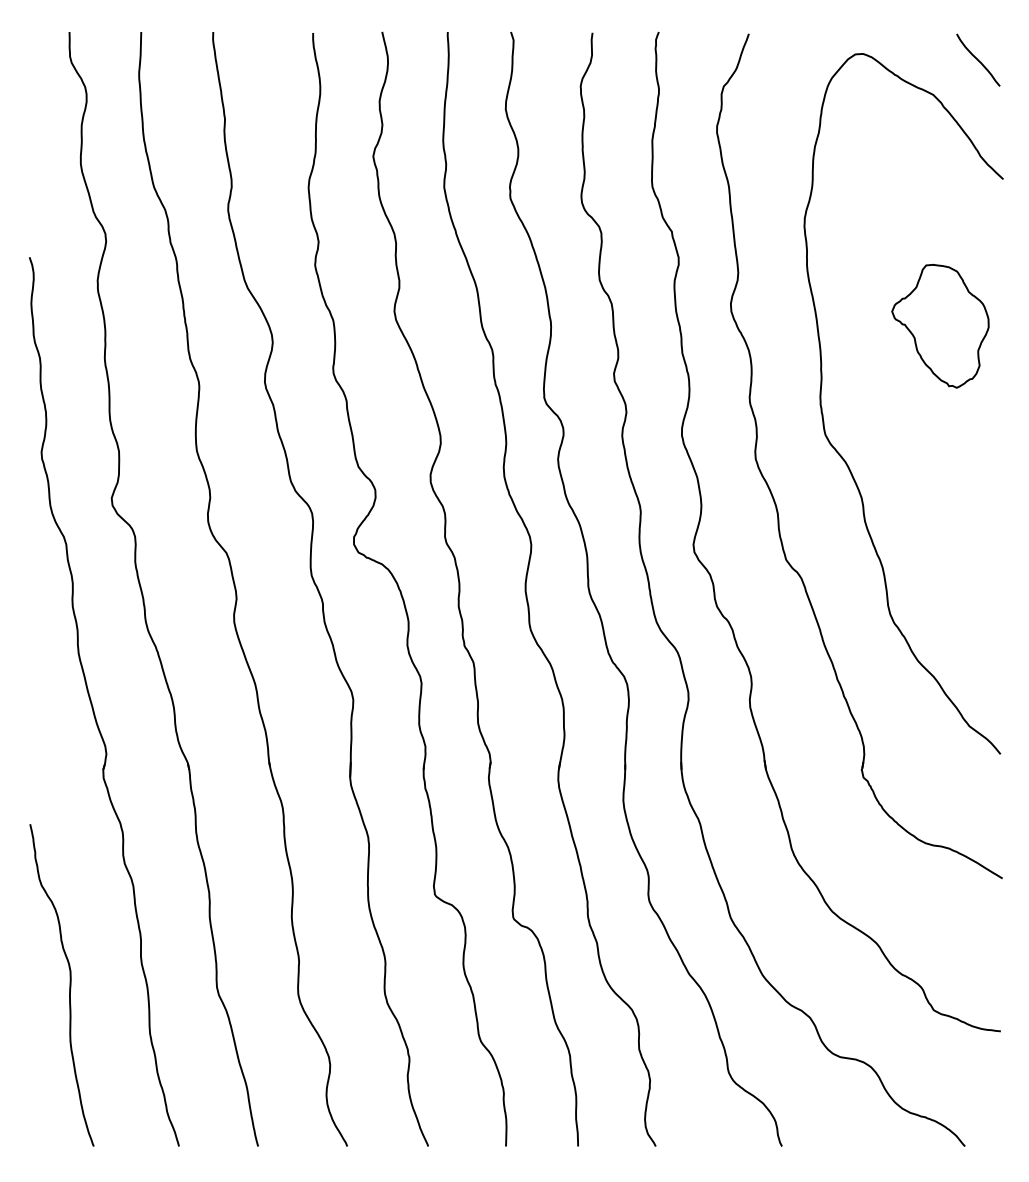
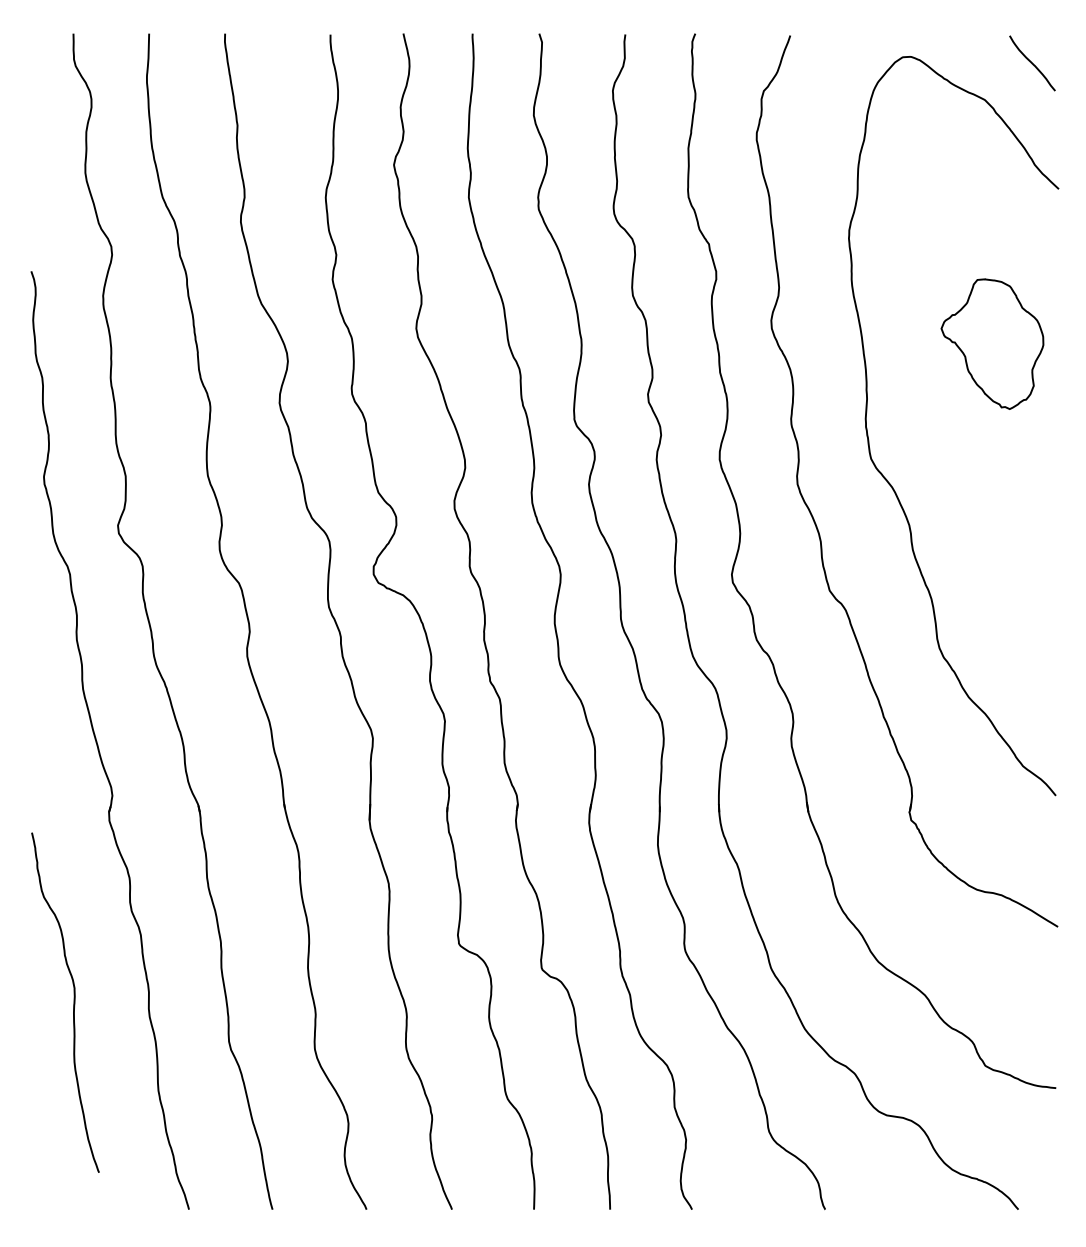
curve: (69, 985) -> (73, 1002), moved

